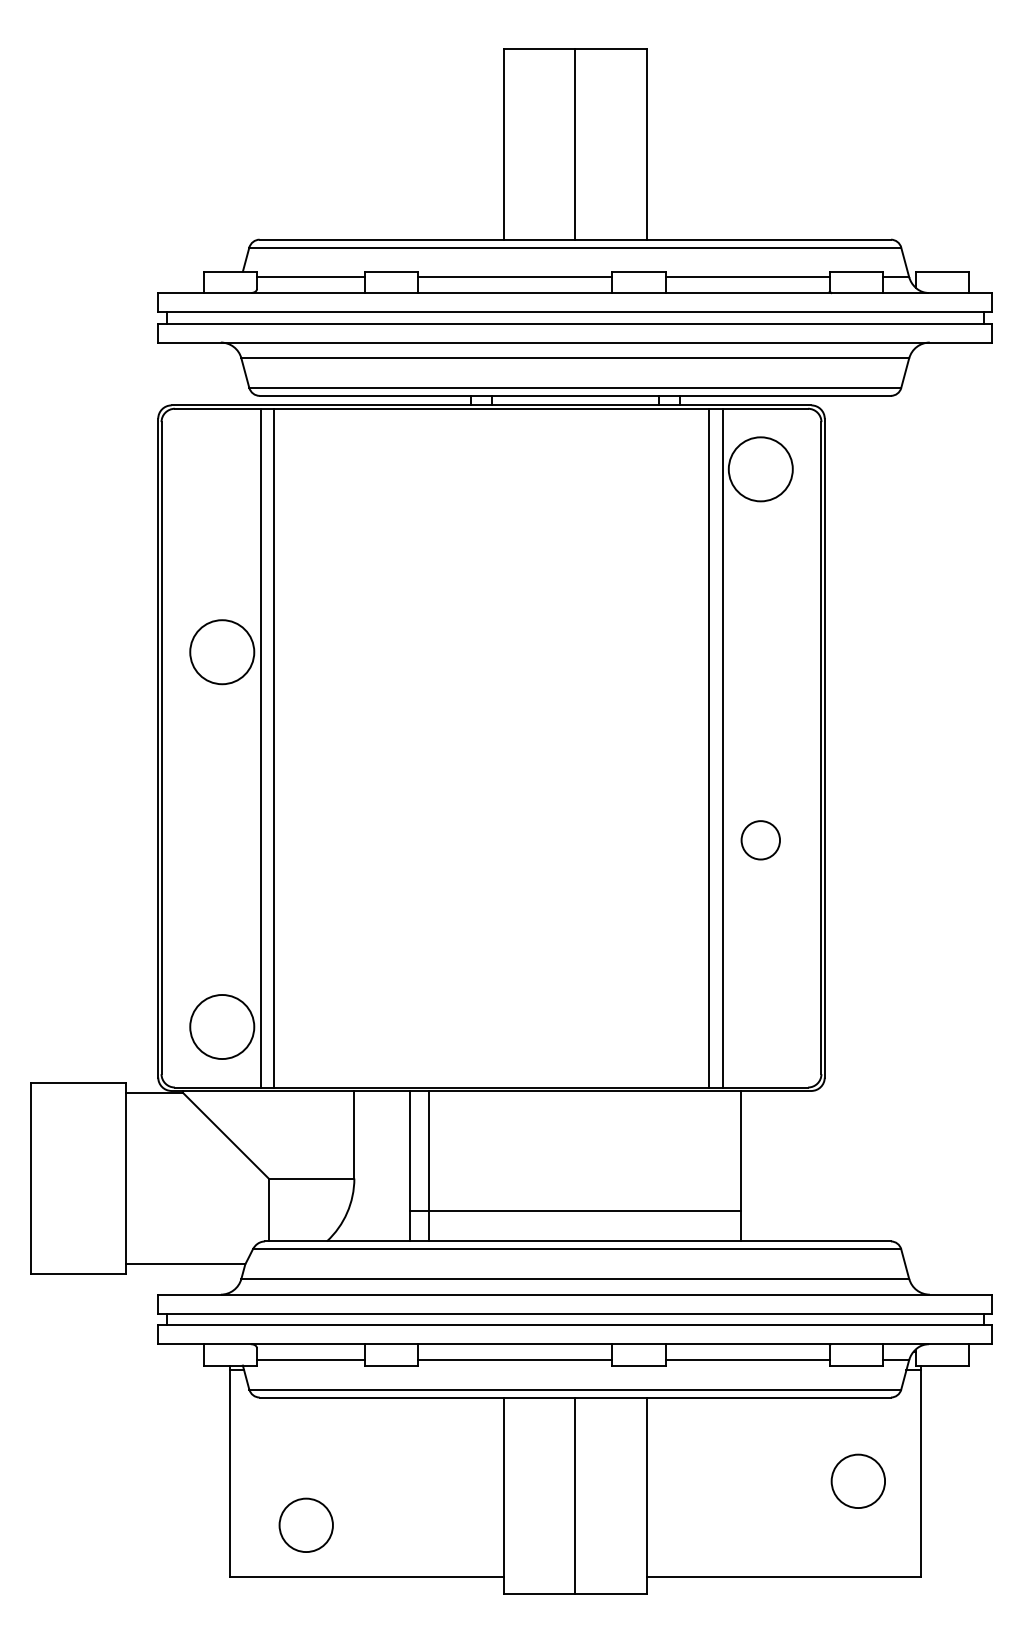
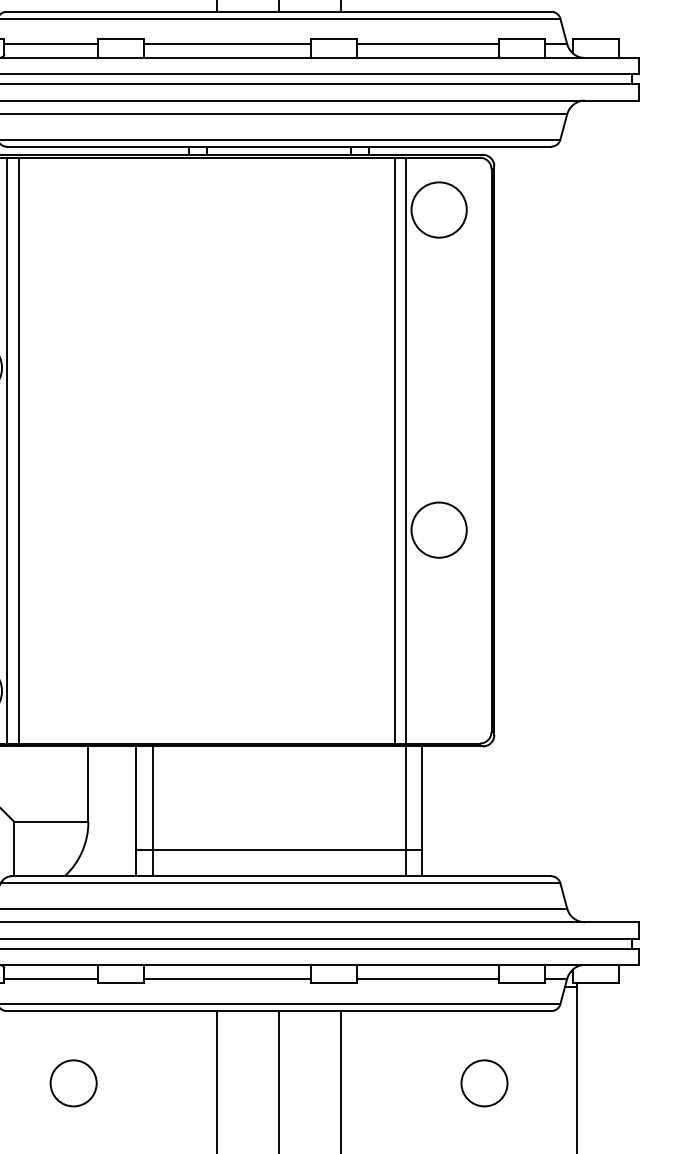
circle: (760, 840) -> (438, 530), size x1.67
line: (721, 1165) -> (405, 810), added
circle: (857, 1480) -> (483, 1082), moved
circle: (305, 1524) -> (72, 1082), moved

